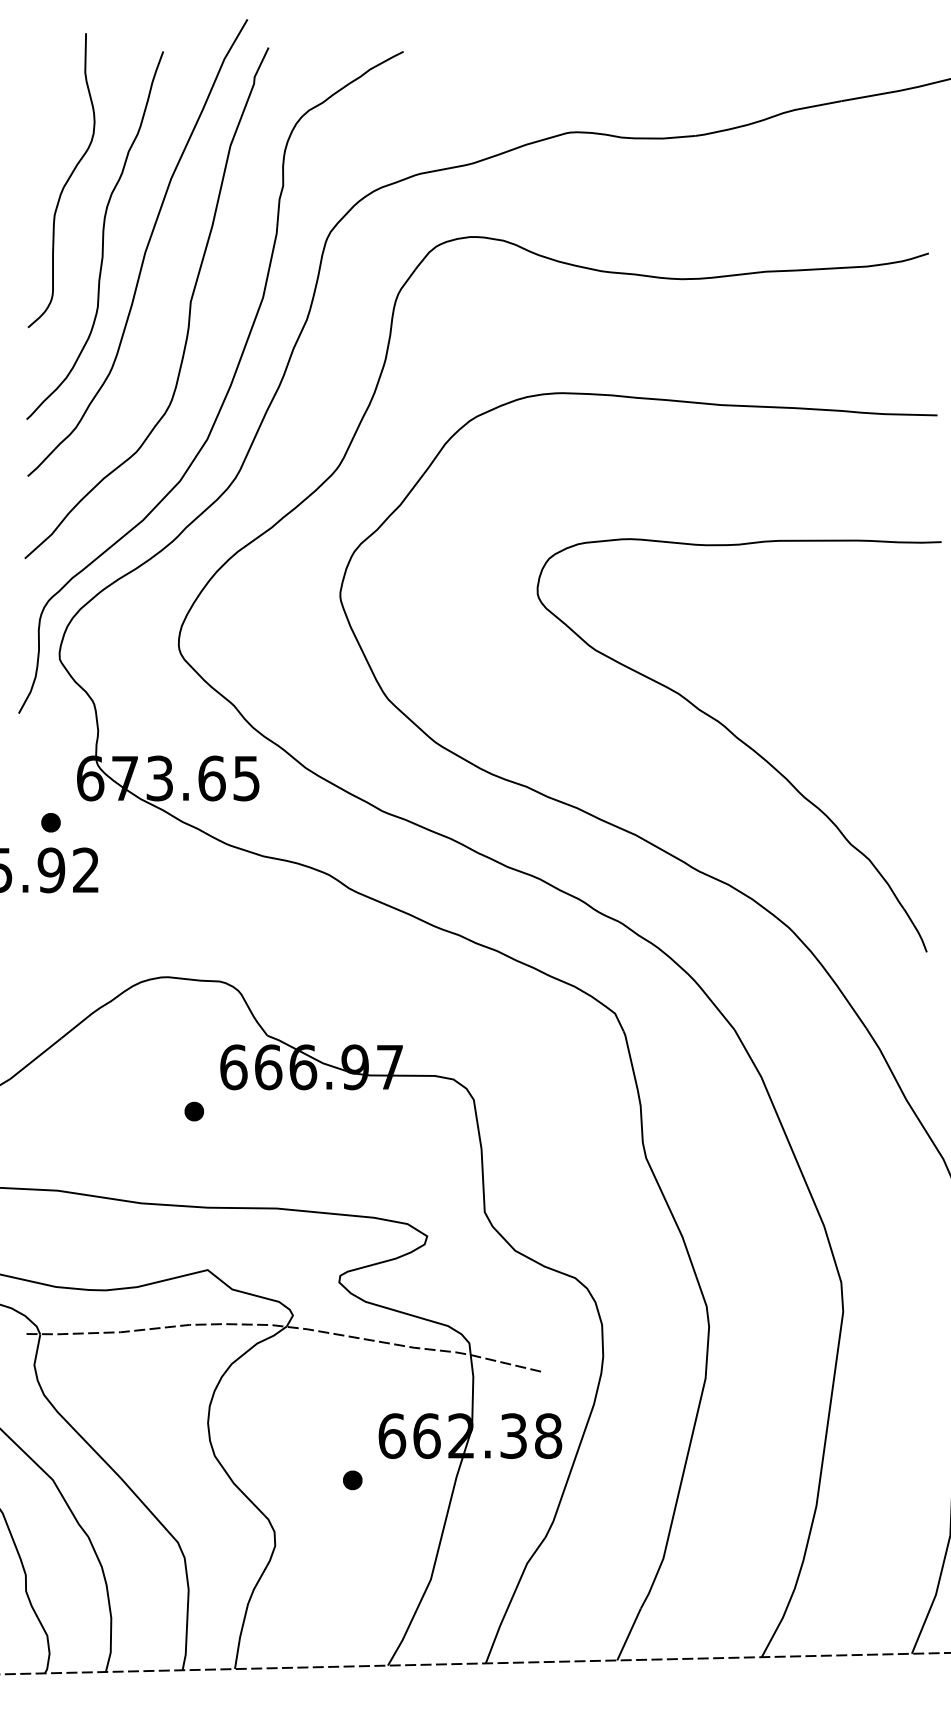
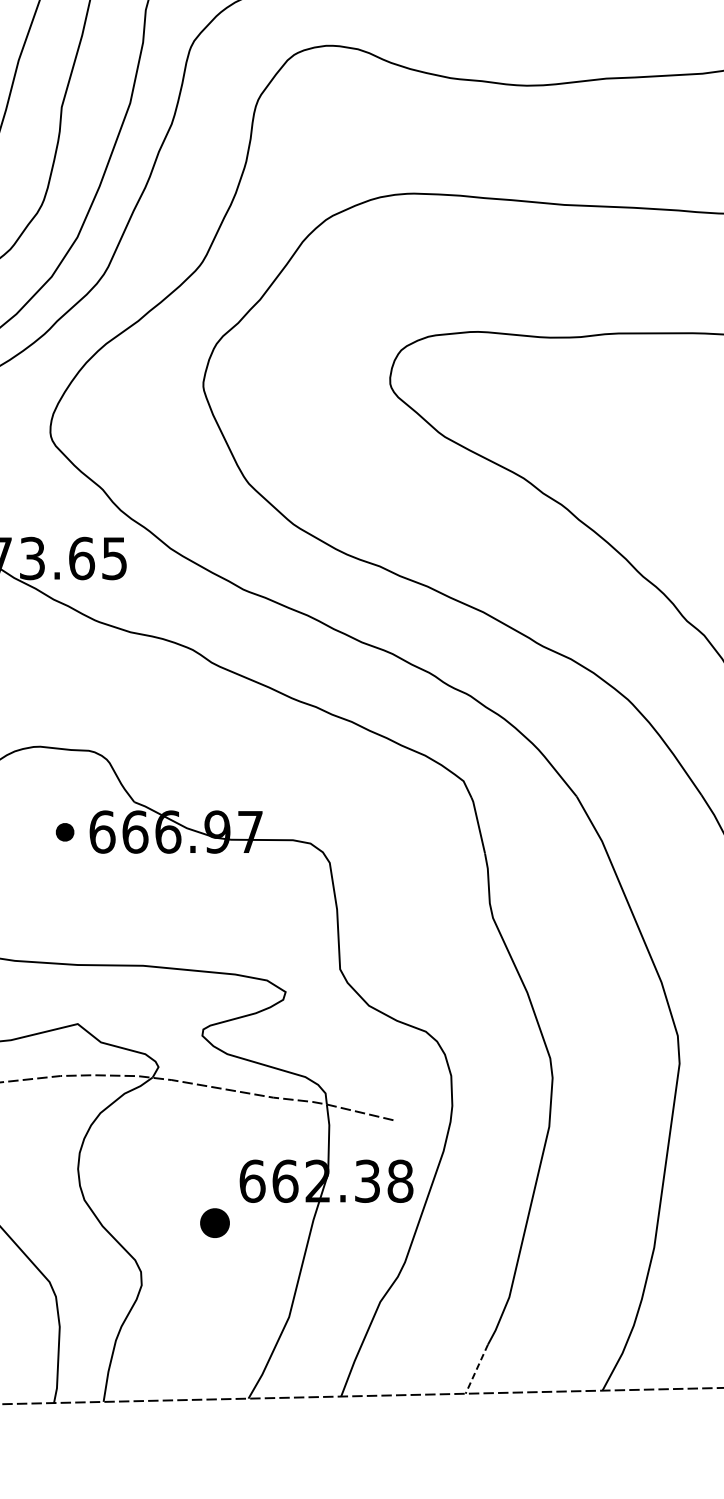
part: (193, 1111) -> (64, 832), moved
part: (352, 1480) -> (214, 1223), size x1.6
line: (628, 1634) -> (476, 1369), solid -> dashed

